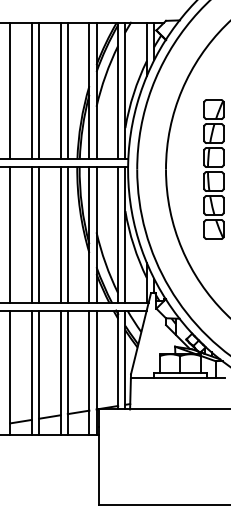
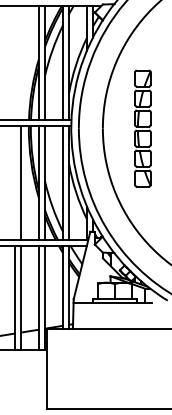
line: (60, 90) -> (14, 62), removed
line: (67, 90) -> (20, 62), removed
line: (60, 234) -> (14, 182), removed

